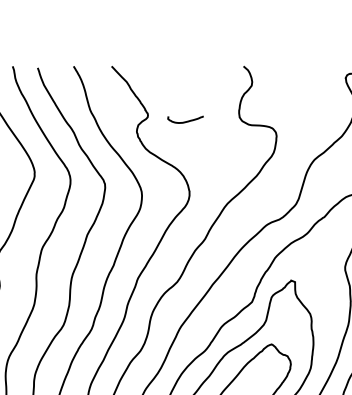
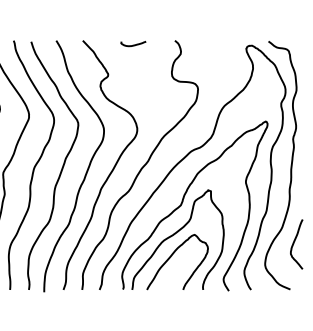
curve: (185, 120) -> (133, 44), moved

